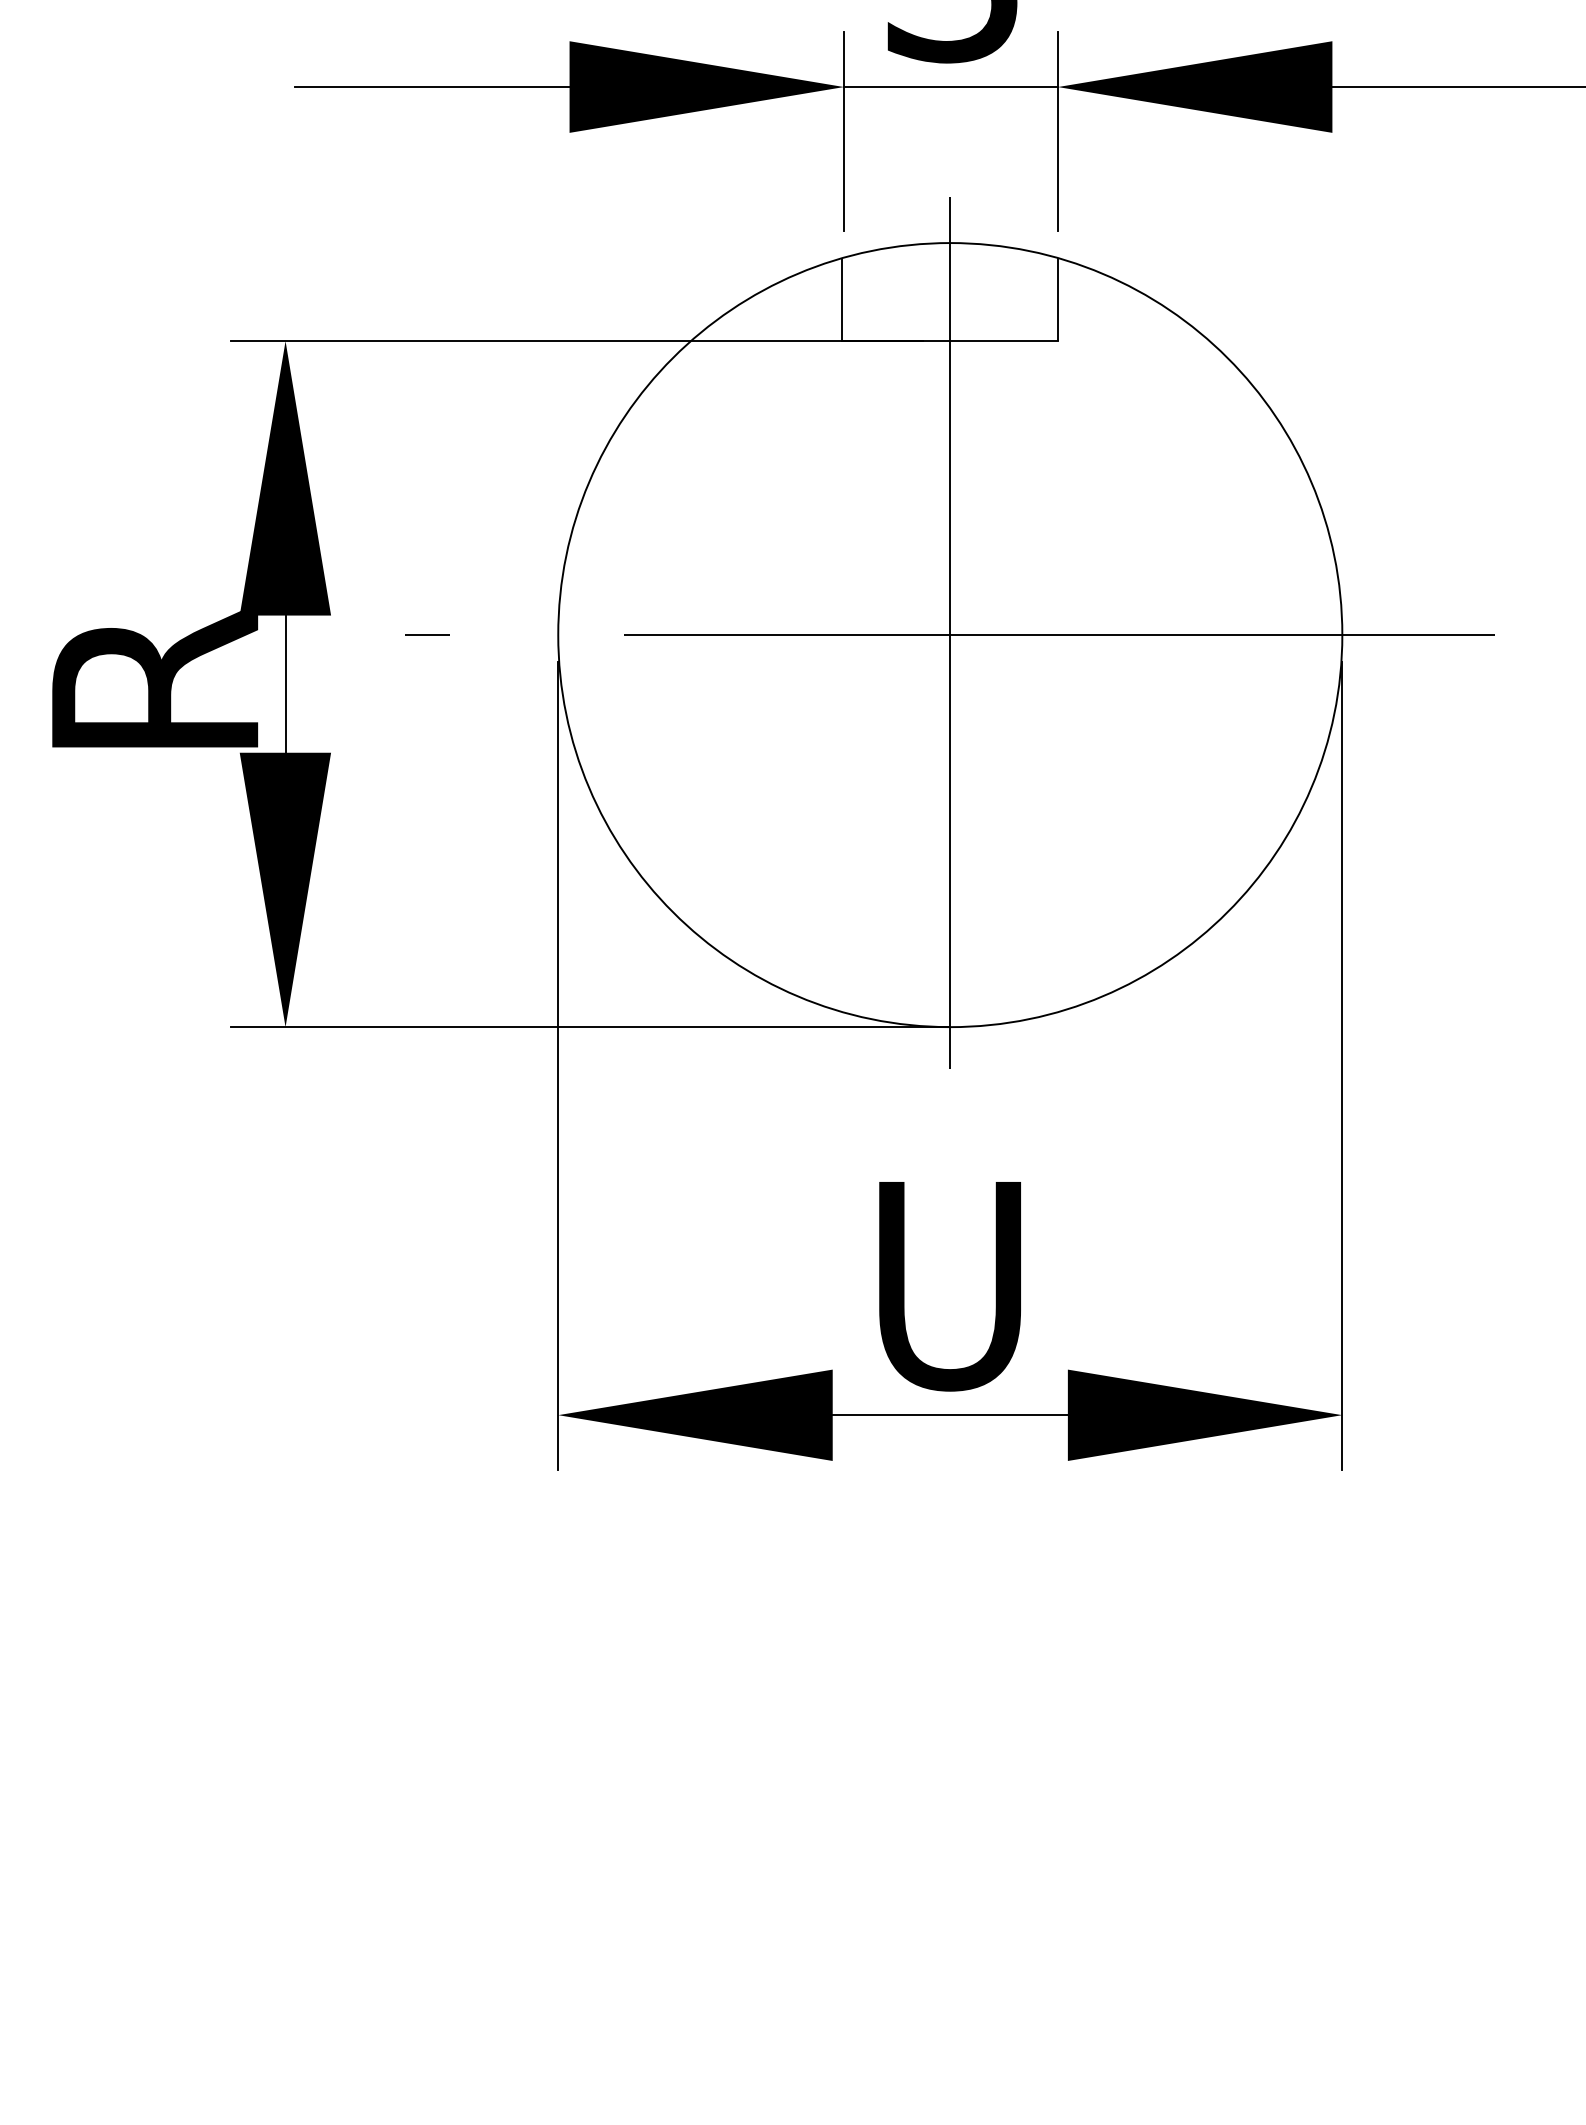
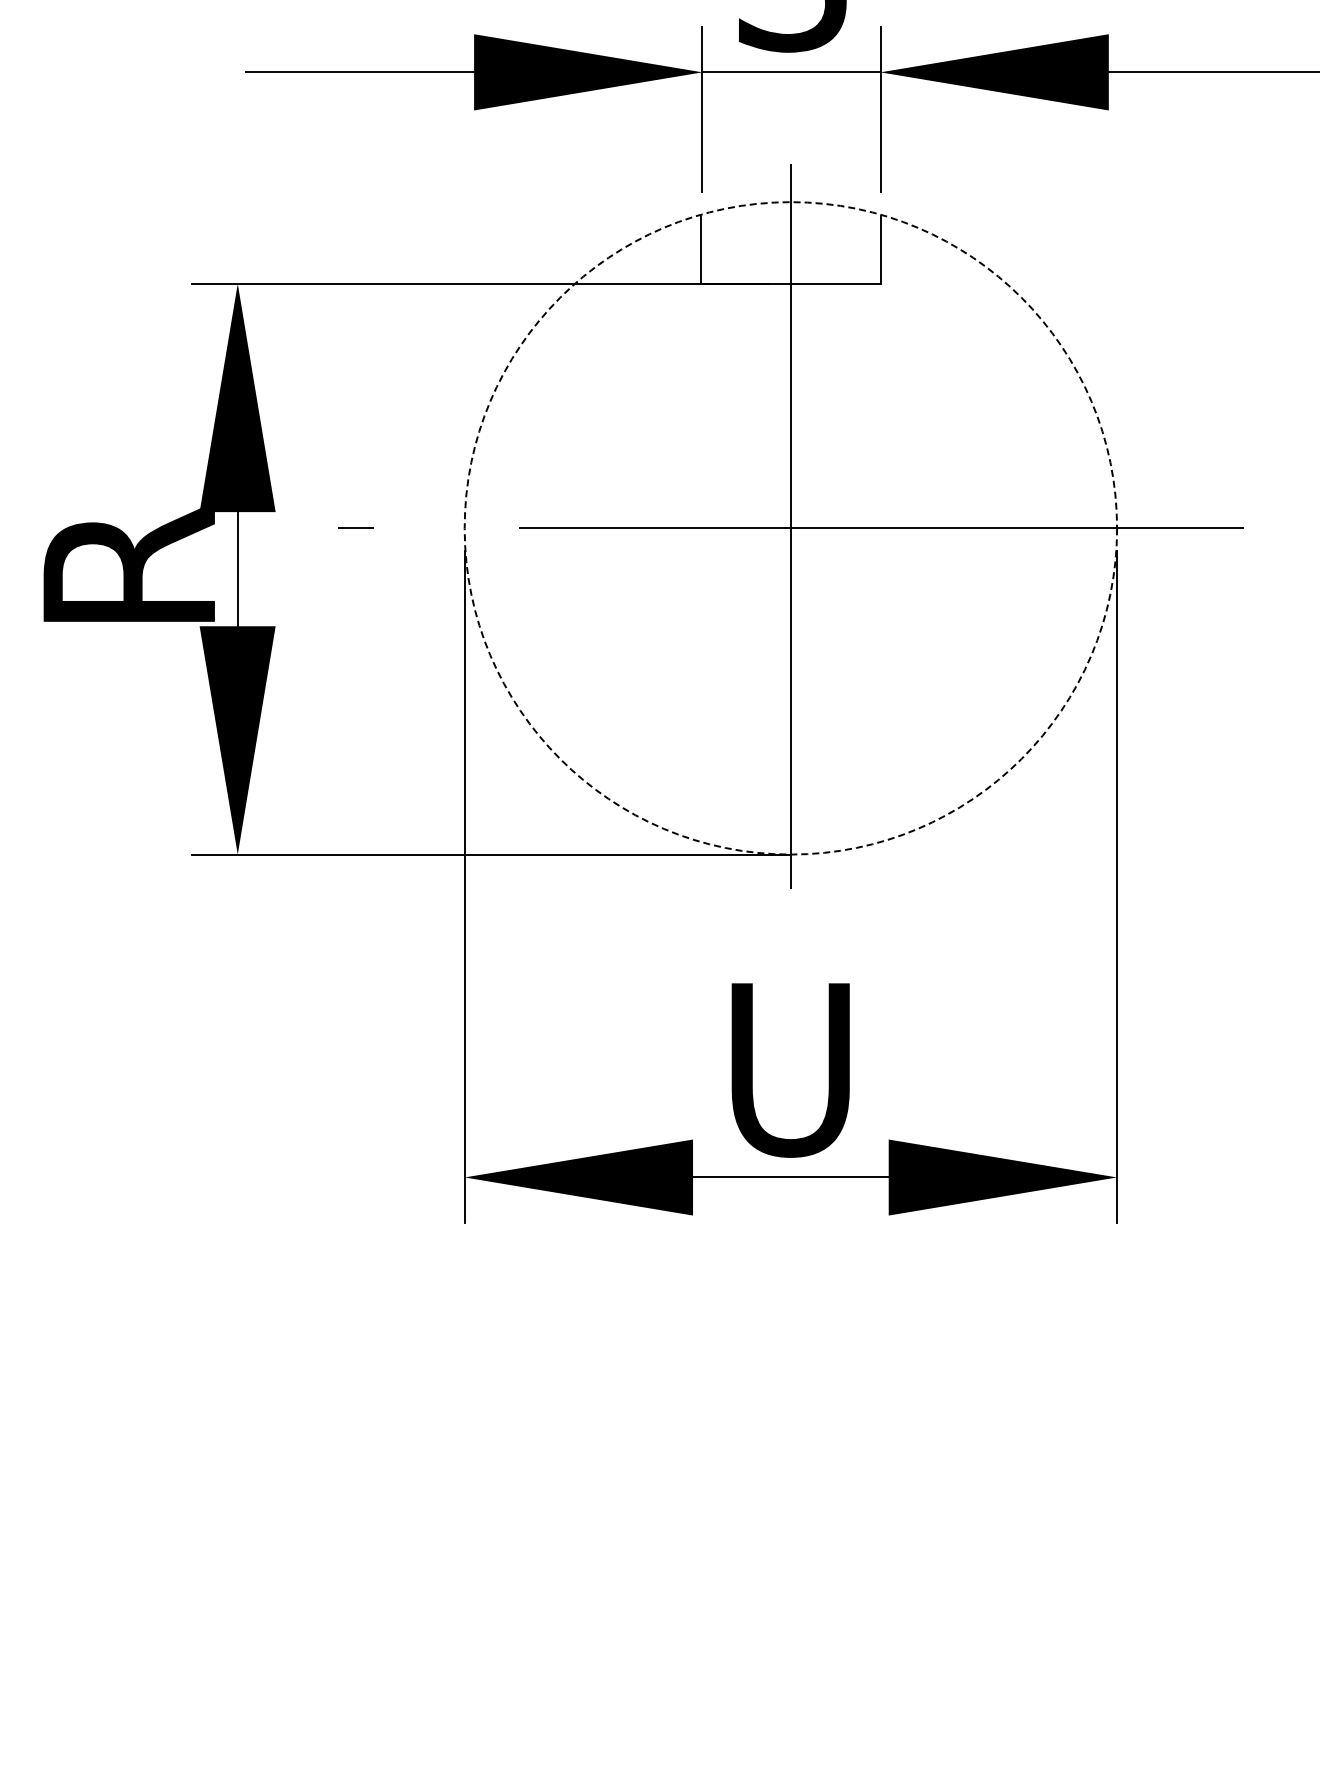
circle: (949, 635) -> (790, 528), solid -> dashed

